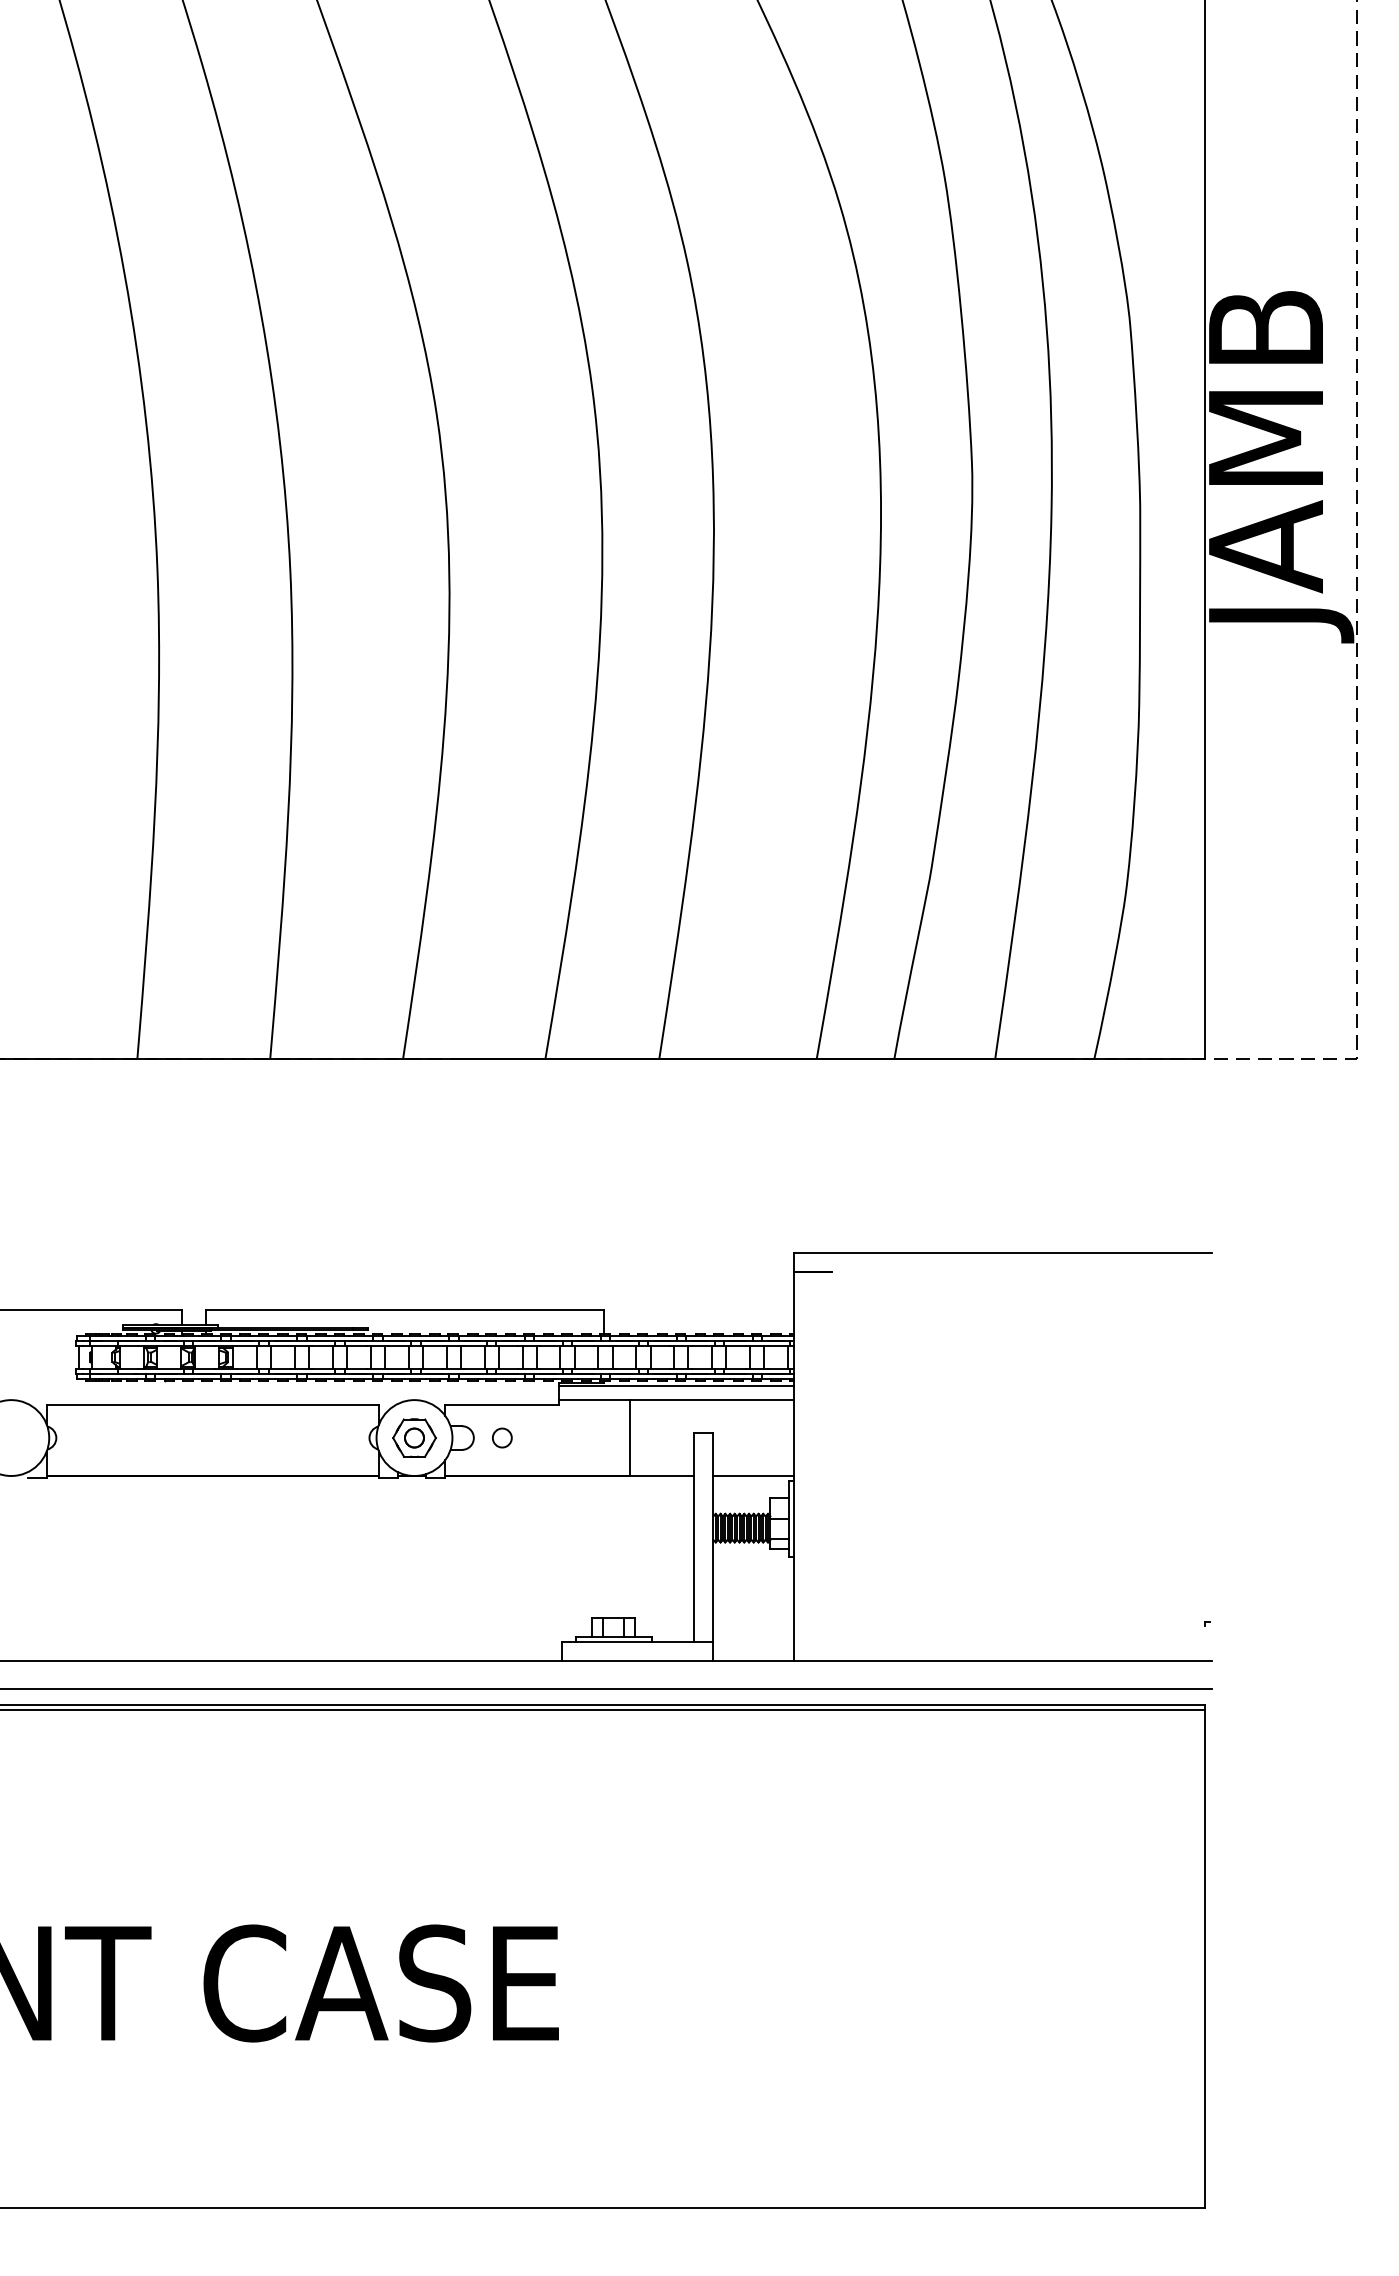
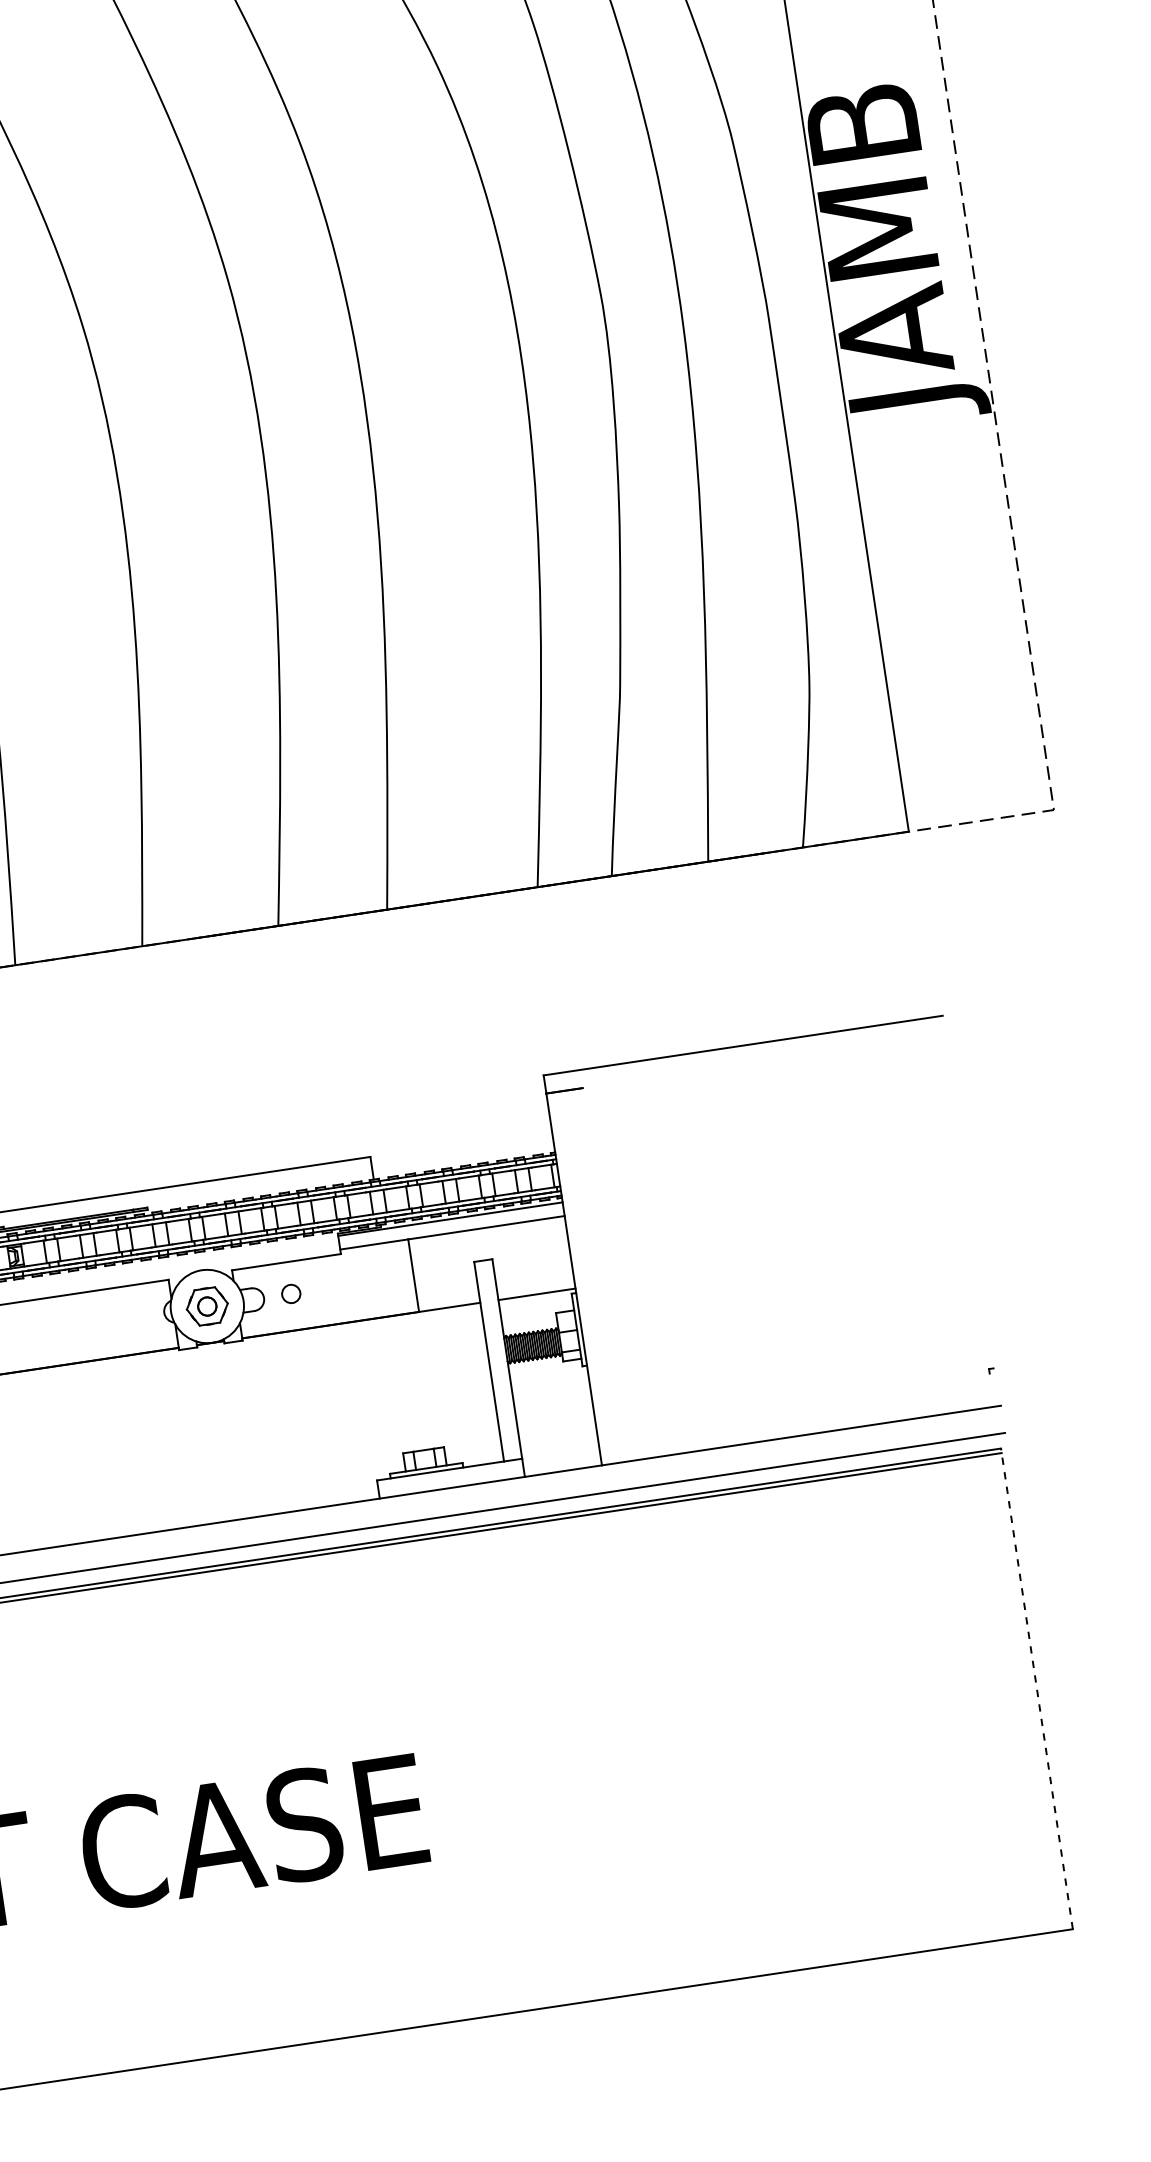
line: (1205, 1955) -> (1037, 1688), solid -> dashed

